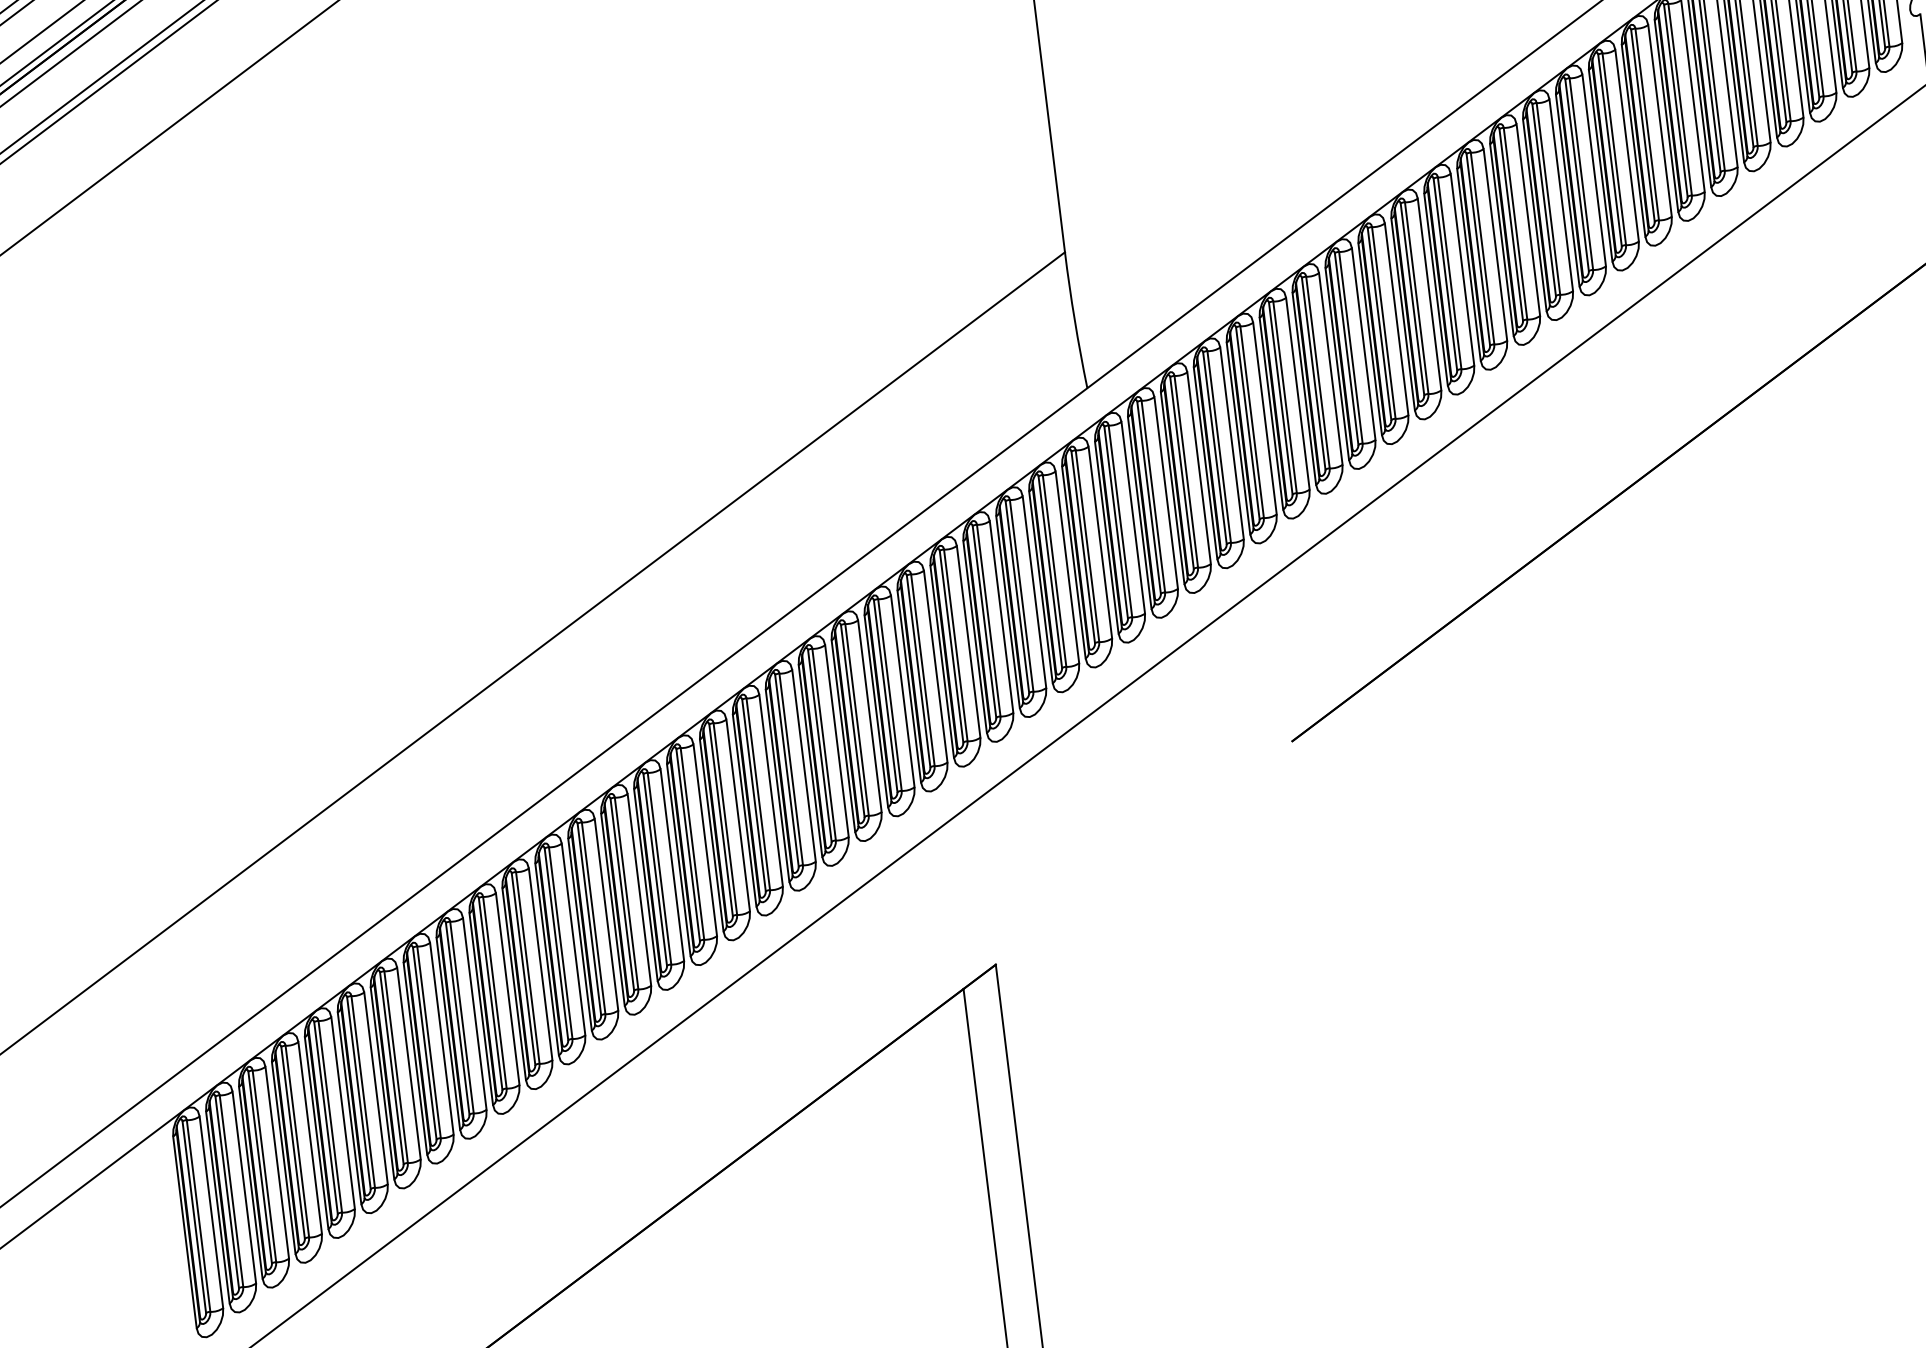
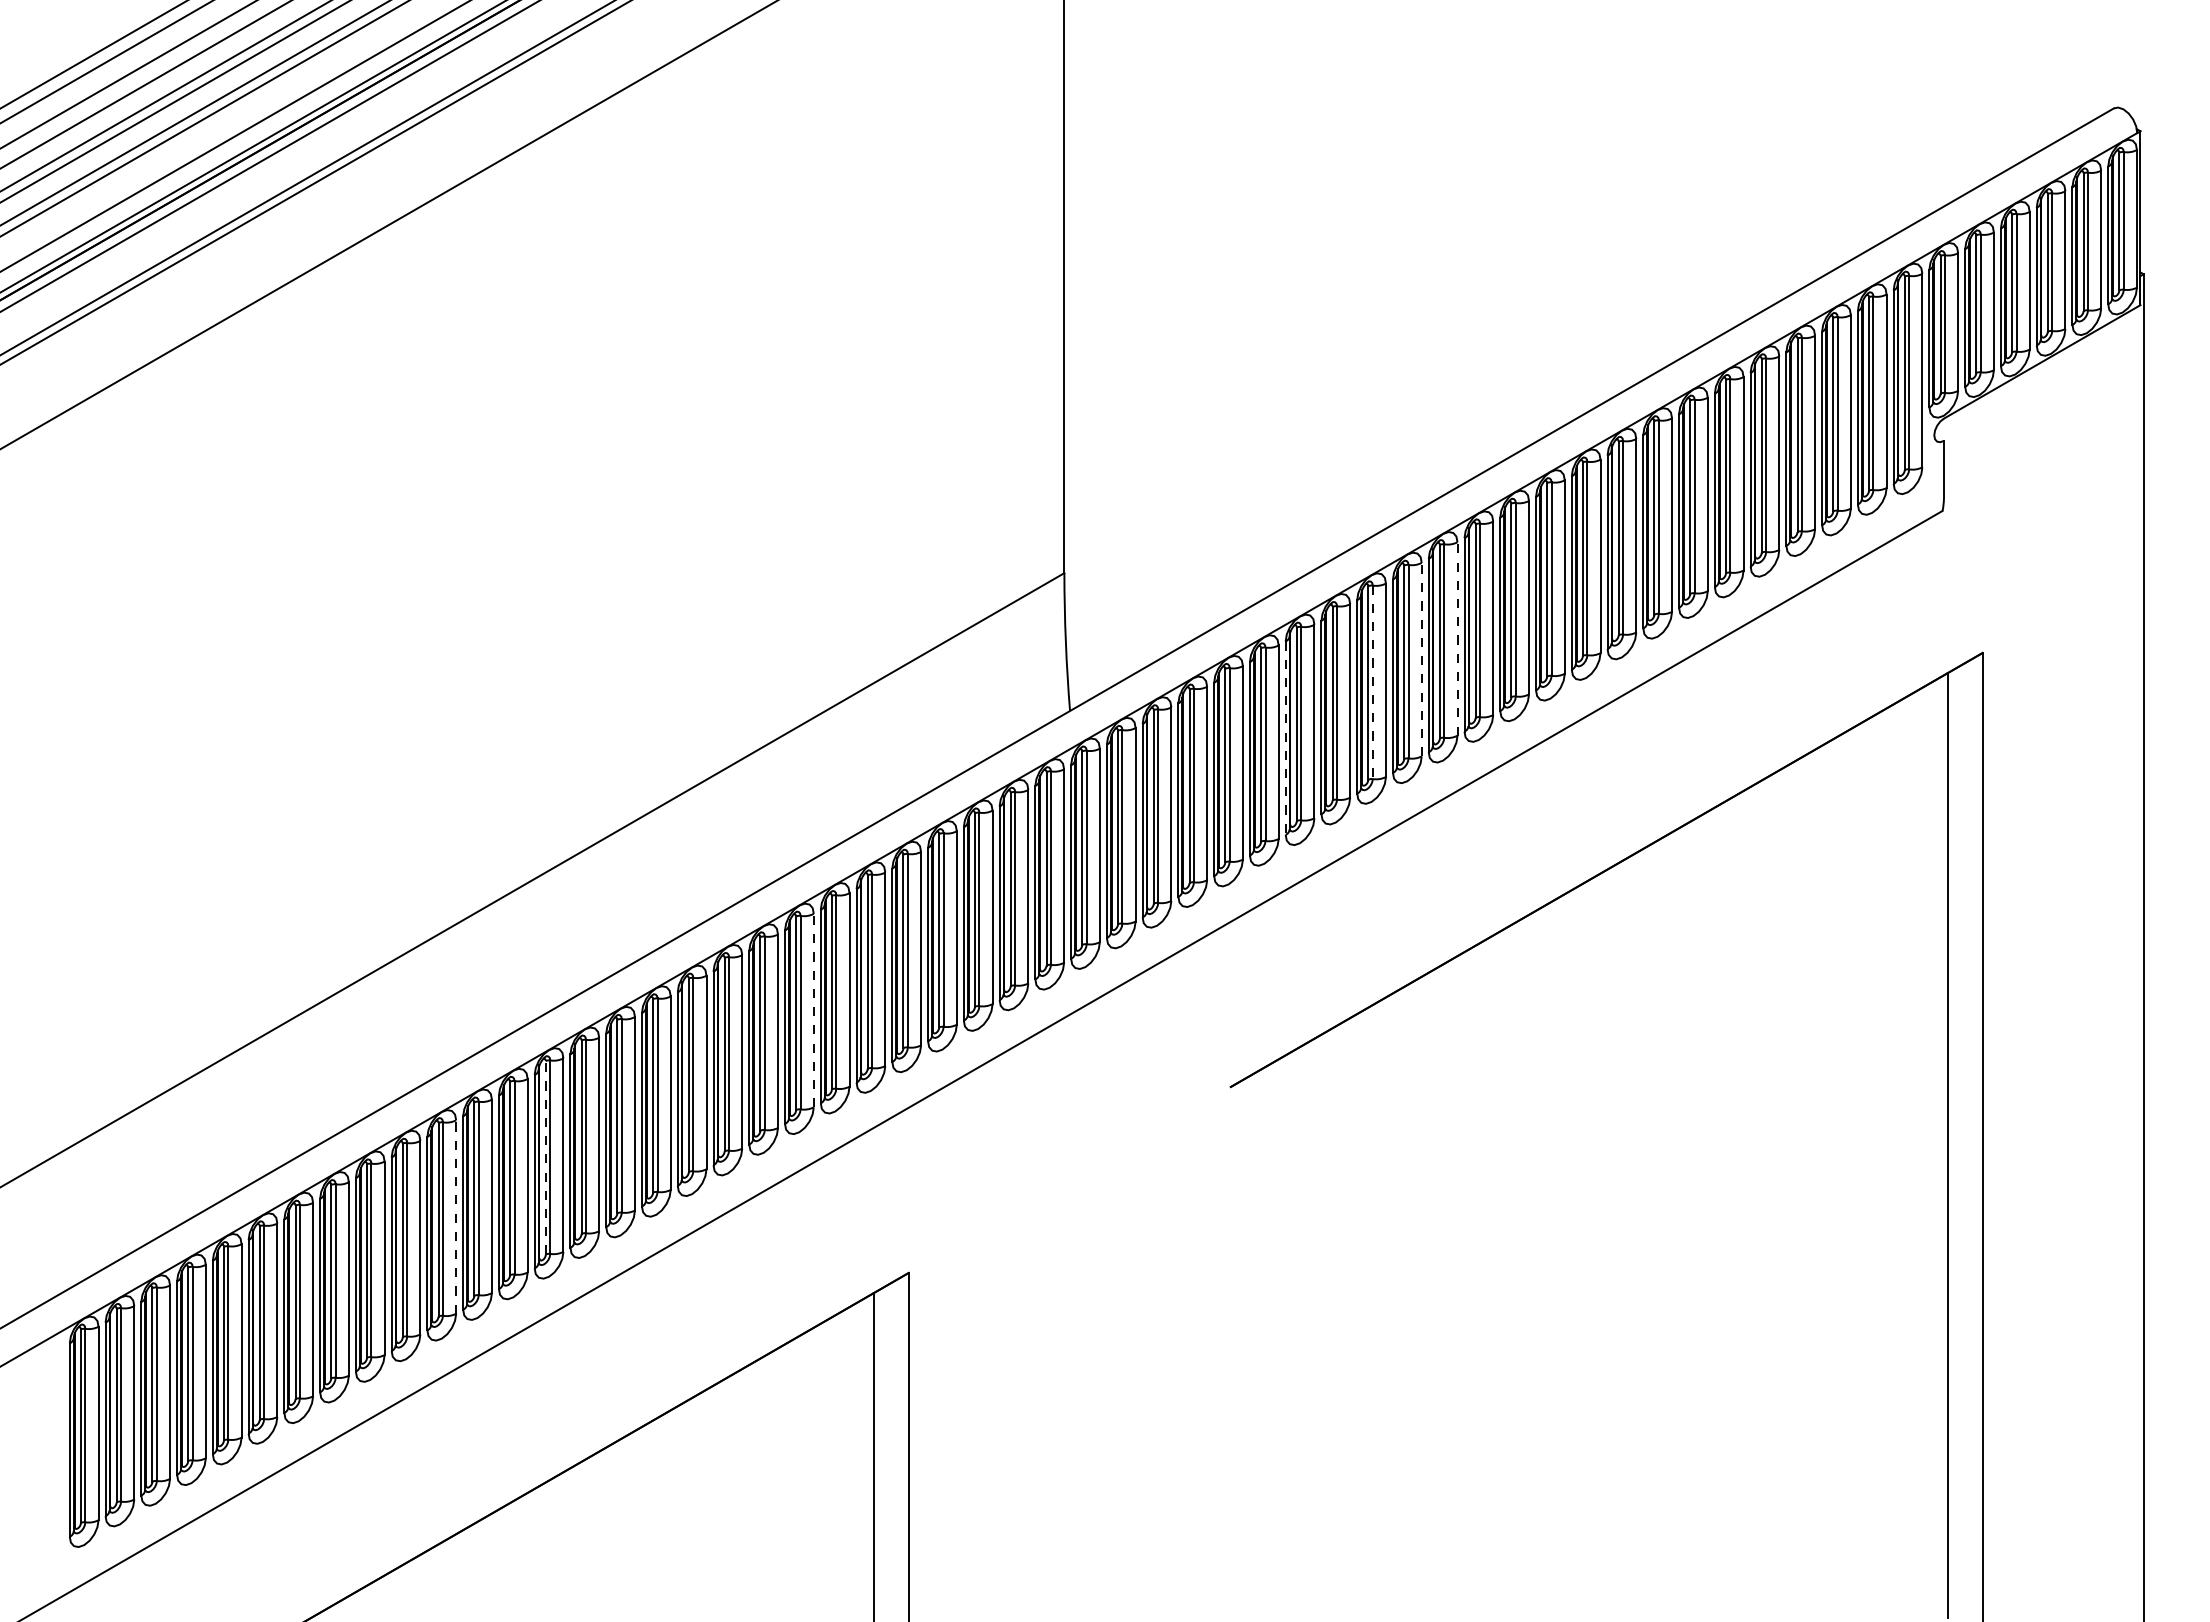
line: (1462, 269) -> (1457, 638), solid -> dashed
line: (1429, 294) -> (1421, 659), solid -> dashed
line: (1383, 323) -> (1372, 682), solid -> dashed
line: (1304, 389) -> (1285, 738), solid -> dashed
line: (869, 716) -> (813, 1010), solid -> dashed
line: (621, 894) -> (545, 1157), solid -> dashed
line: (541, 964) -> (456, 1217), solid -> dashed

